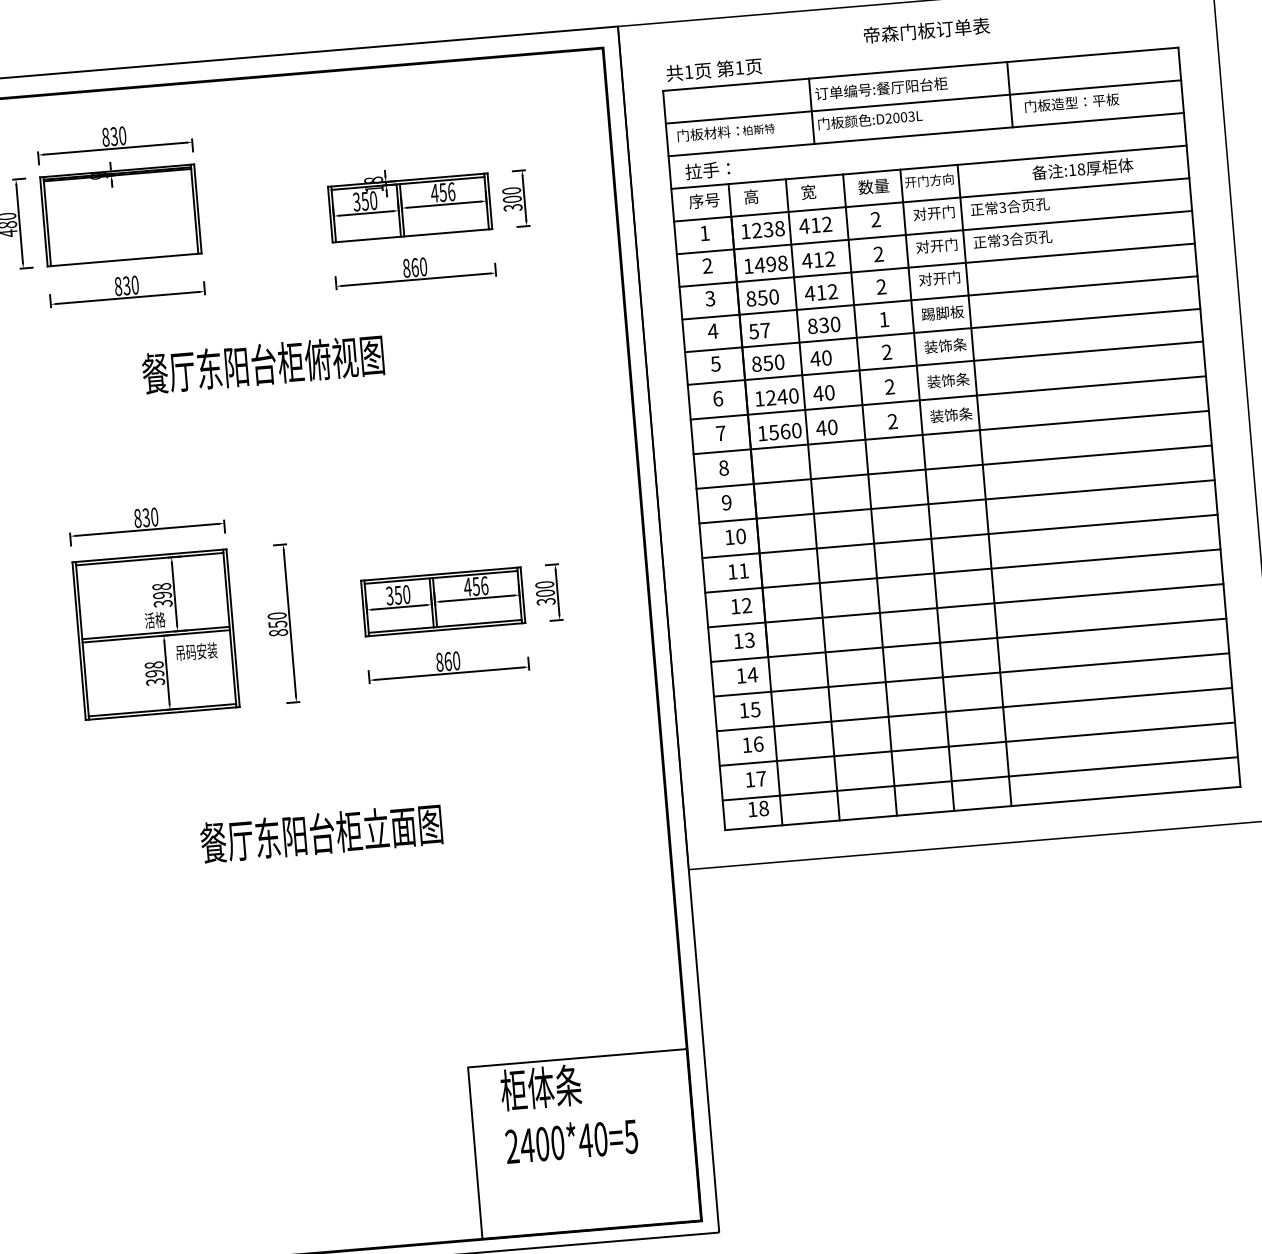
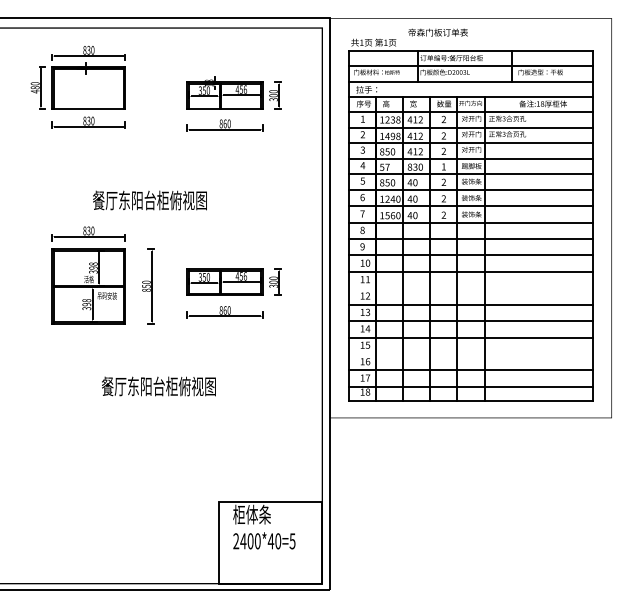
text: (925, 30) -> (437, 32), moved
text: (262, 364) -> (149, 200), moved
line: (961, 571) -> (470, 288), removed
line: (973, 708) -> (470, 353), removed
text: (388, 828) -> (190, 386), 餐厅东阳台柜立面图 -> 餐厅东阳台柜俯视图

